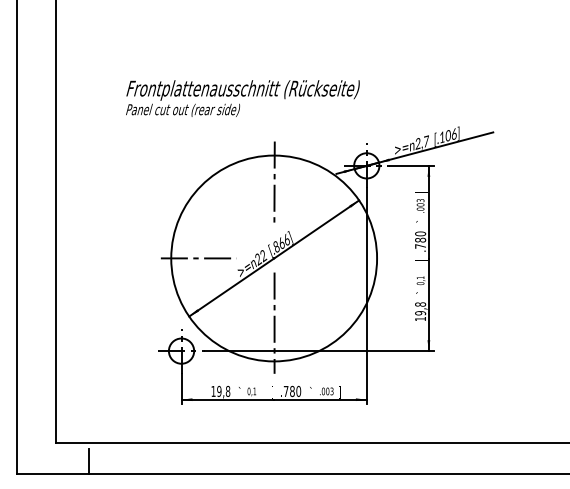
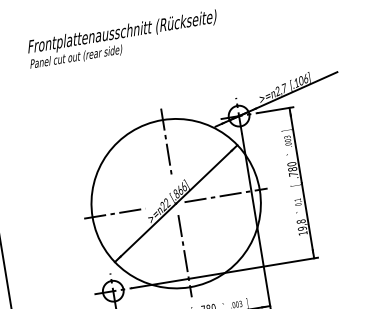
text: (242, 98) -> (122, 39), moved
line: (335, 258) -> (226, 195), added

